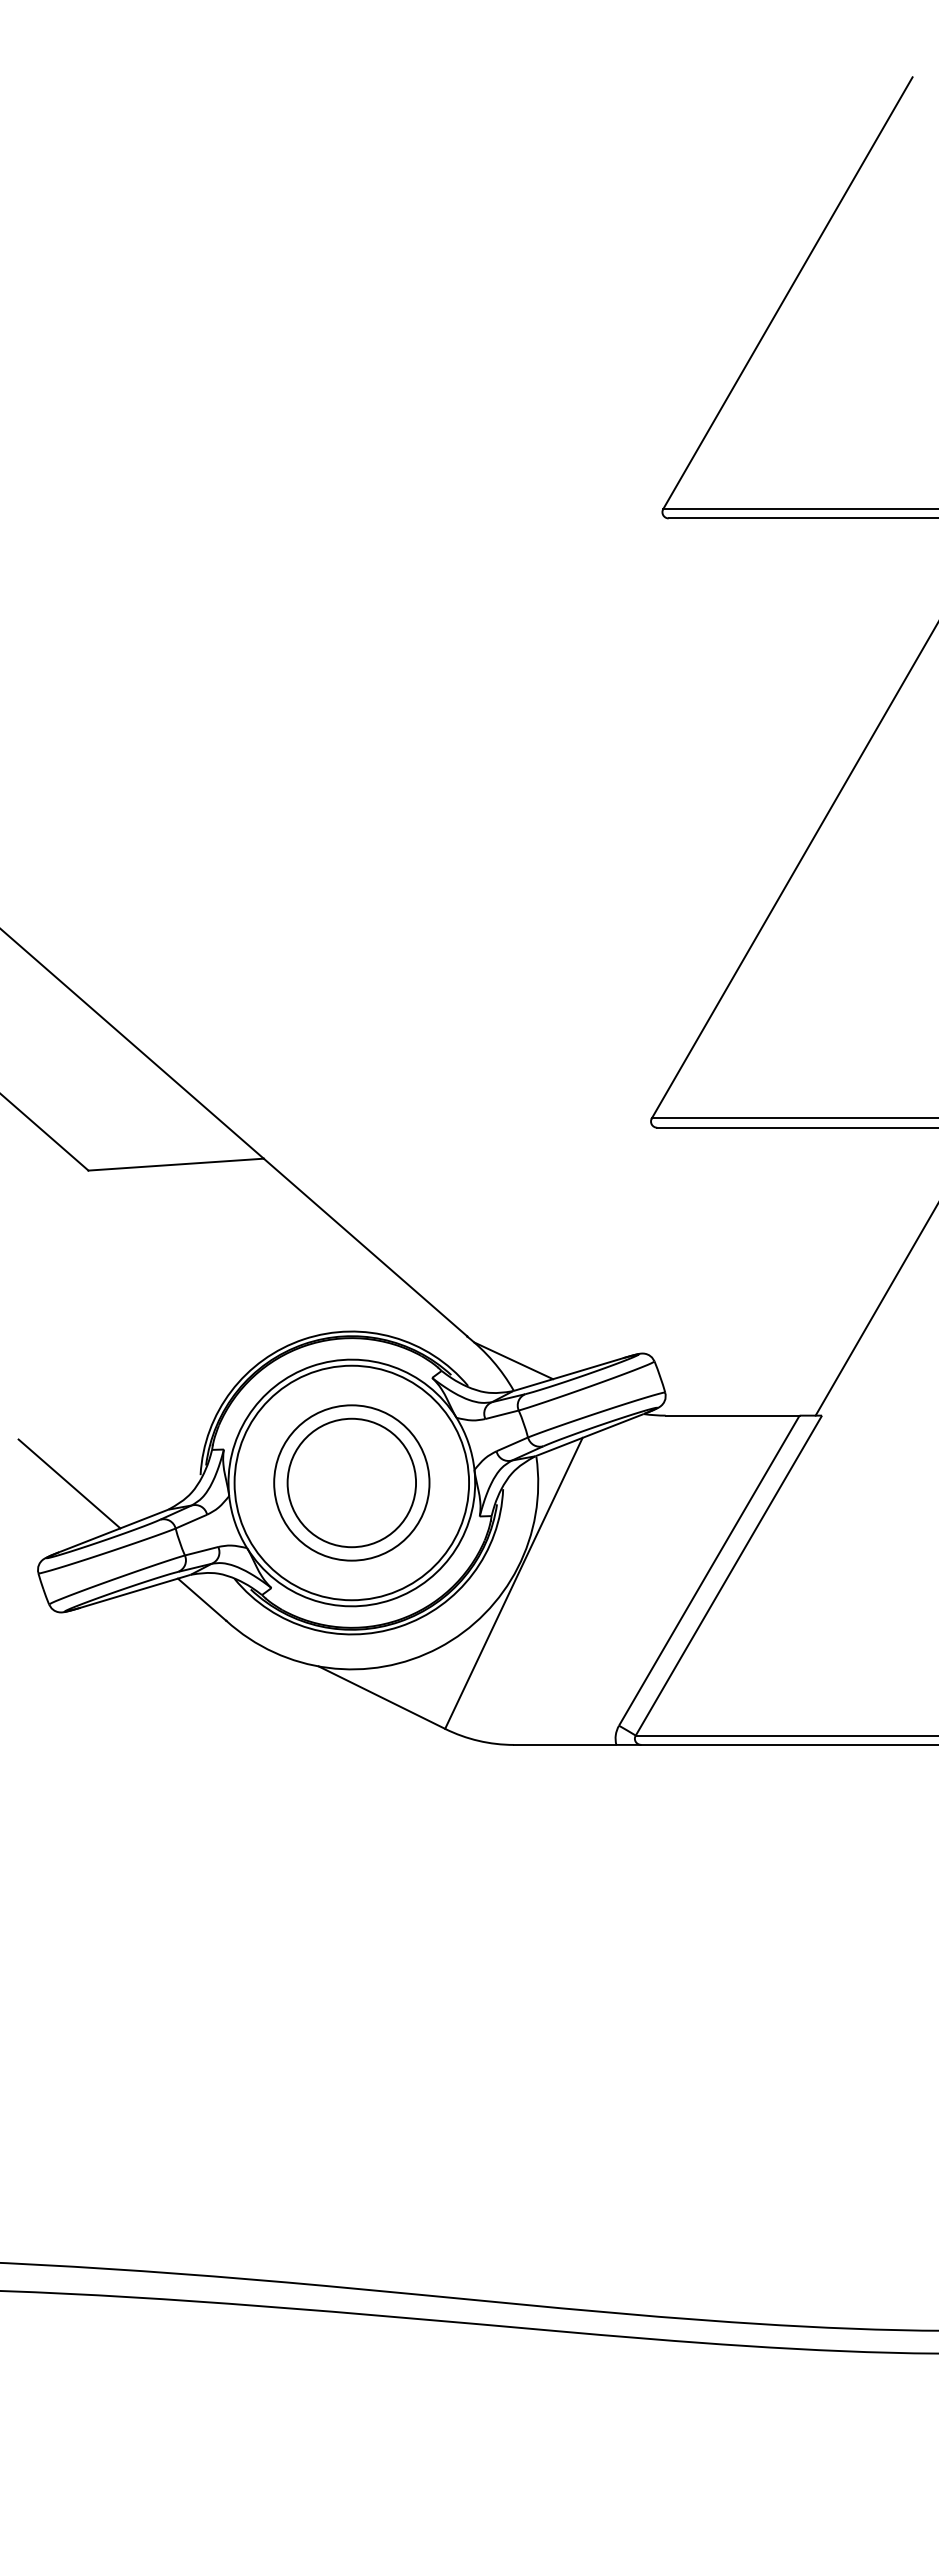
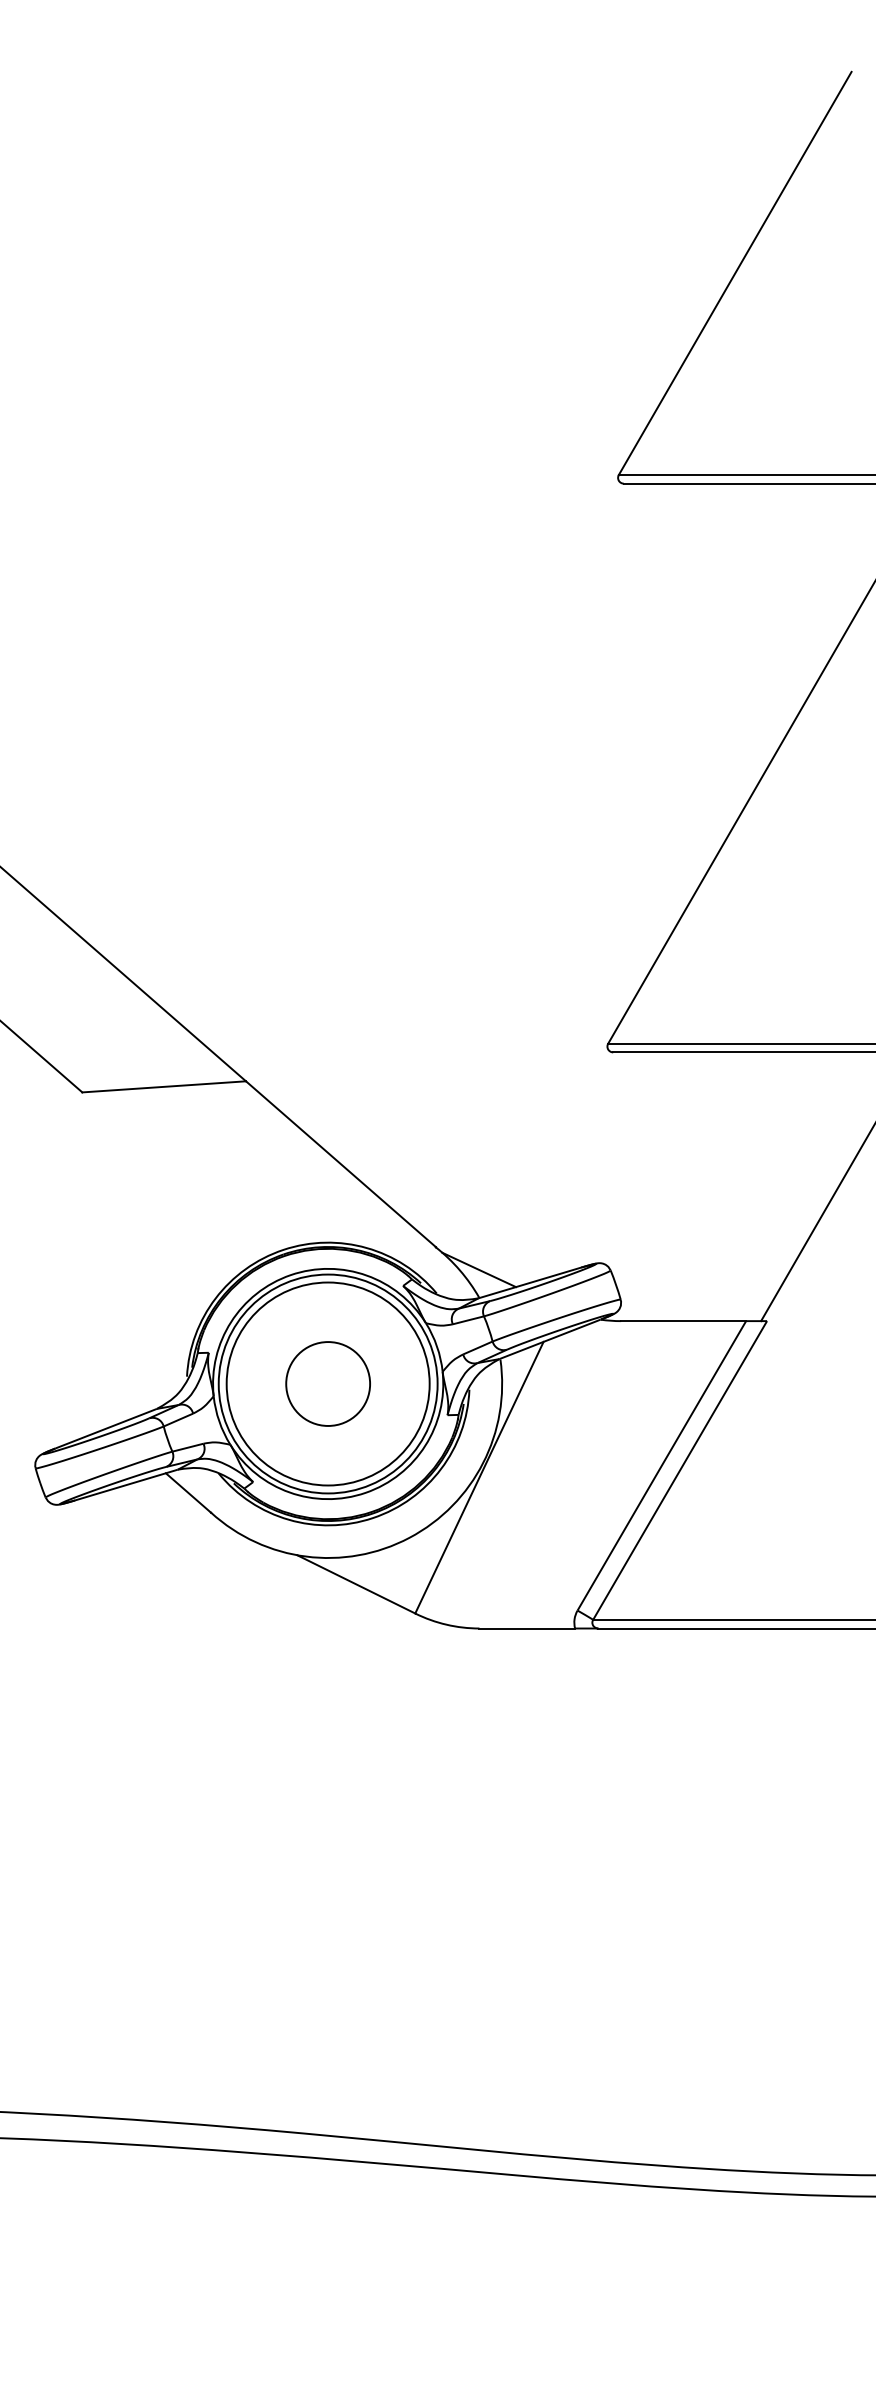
circle: (351, 1482) -> (327, 1383), size x0.7
circle: (351, 1482) -> (327, 1383), size x1.4
line: (69, 1483) -> (64, 1384), removed

